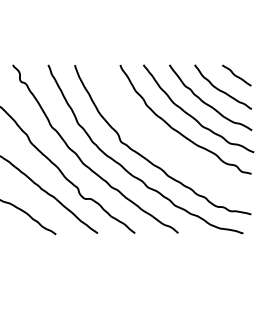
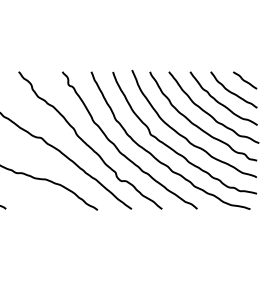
curve: (164, 145) -> (186, 137), added

